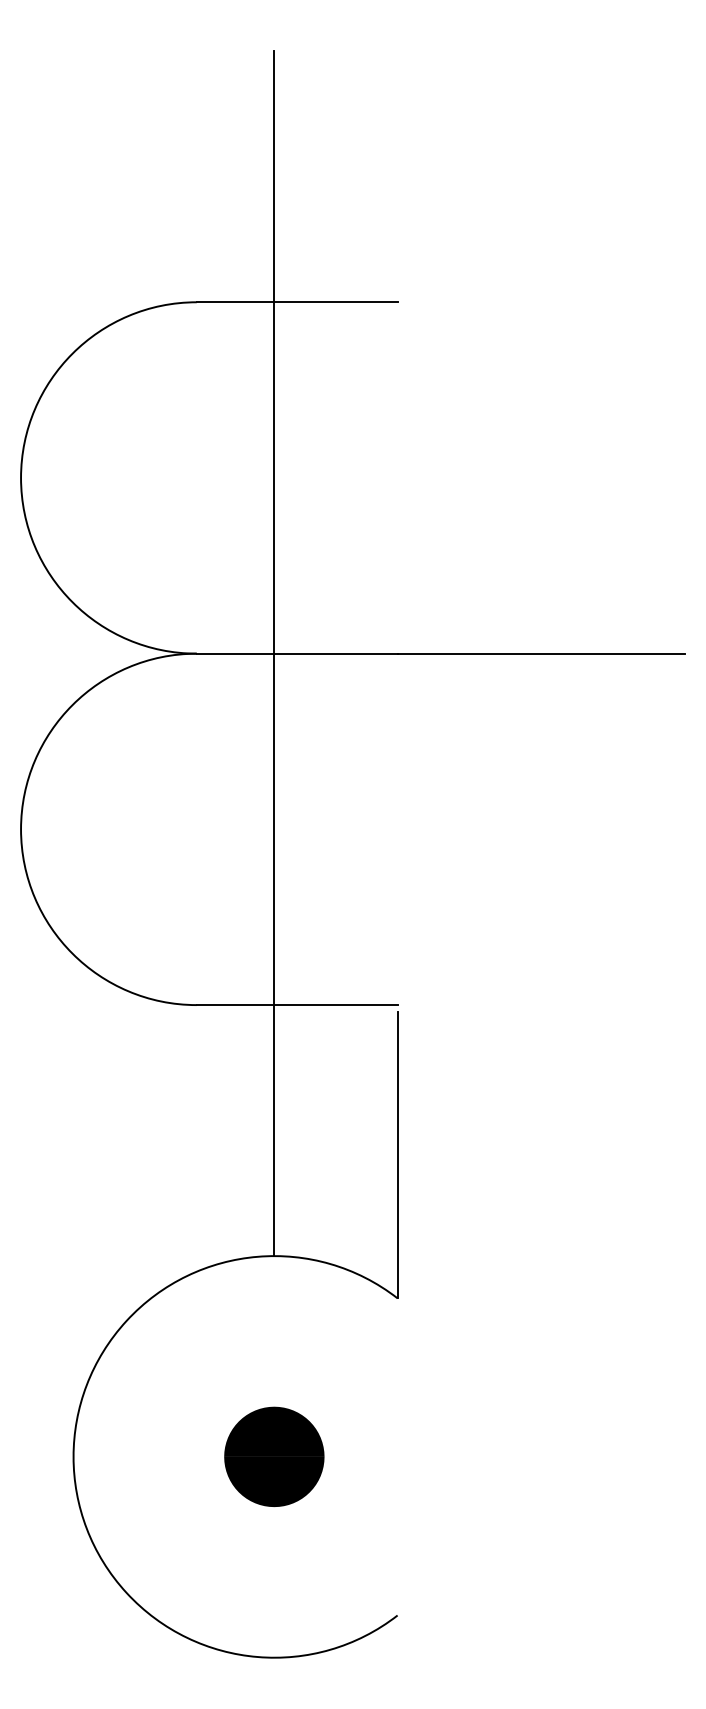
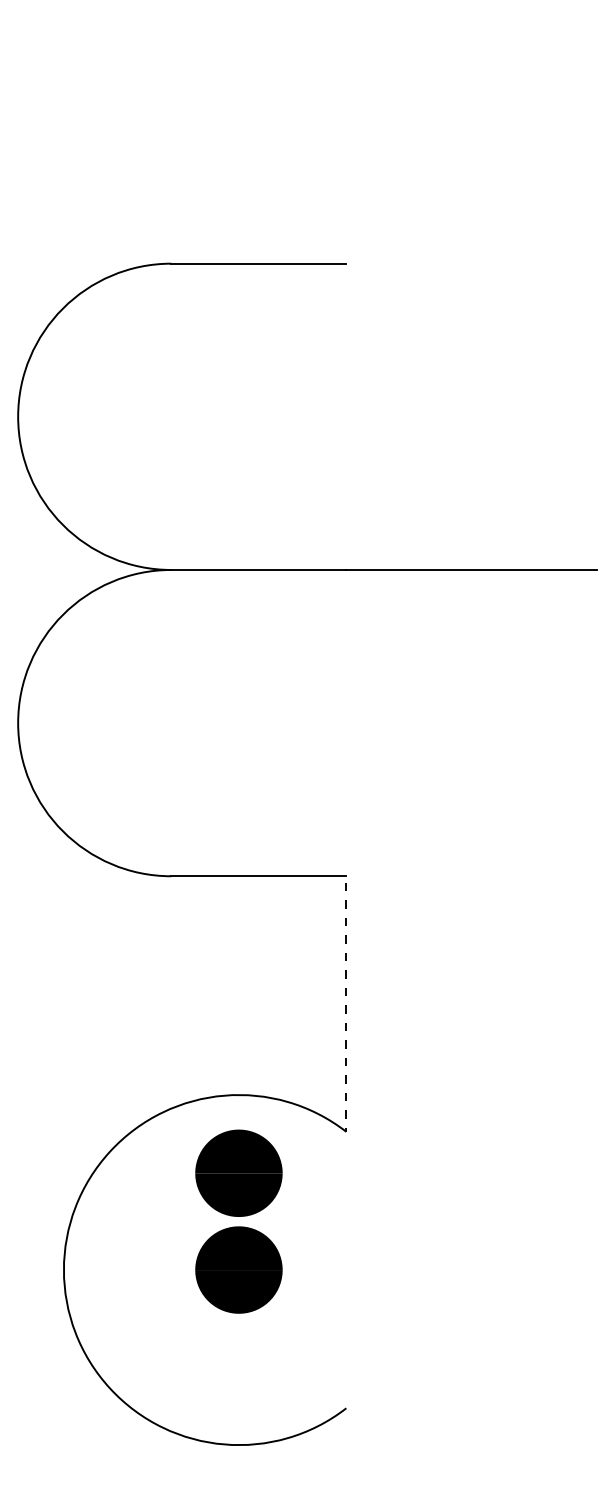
line: (274, 653) -> (239, 569), removed
line: (397, 1155) -> (346, 1007), solid -> dashed
part: (274, 1345) -> (239, 1172), added

